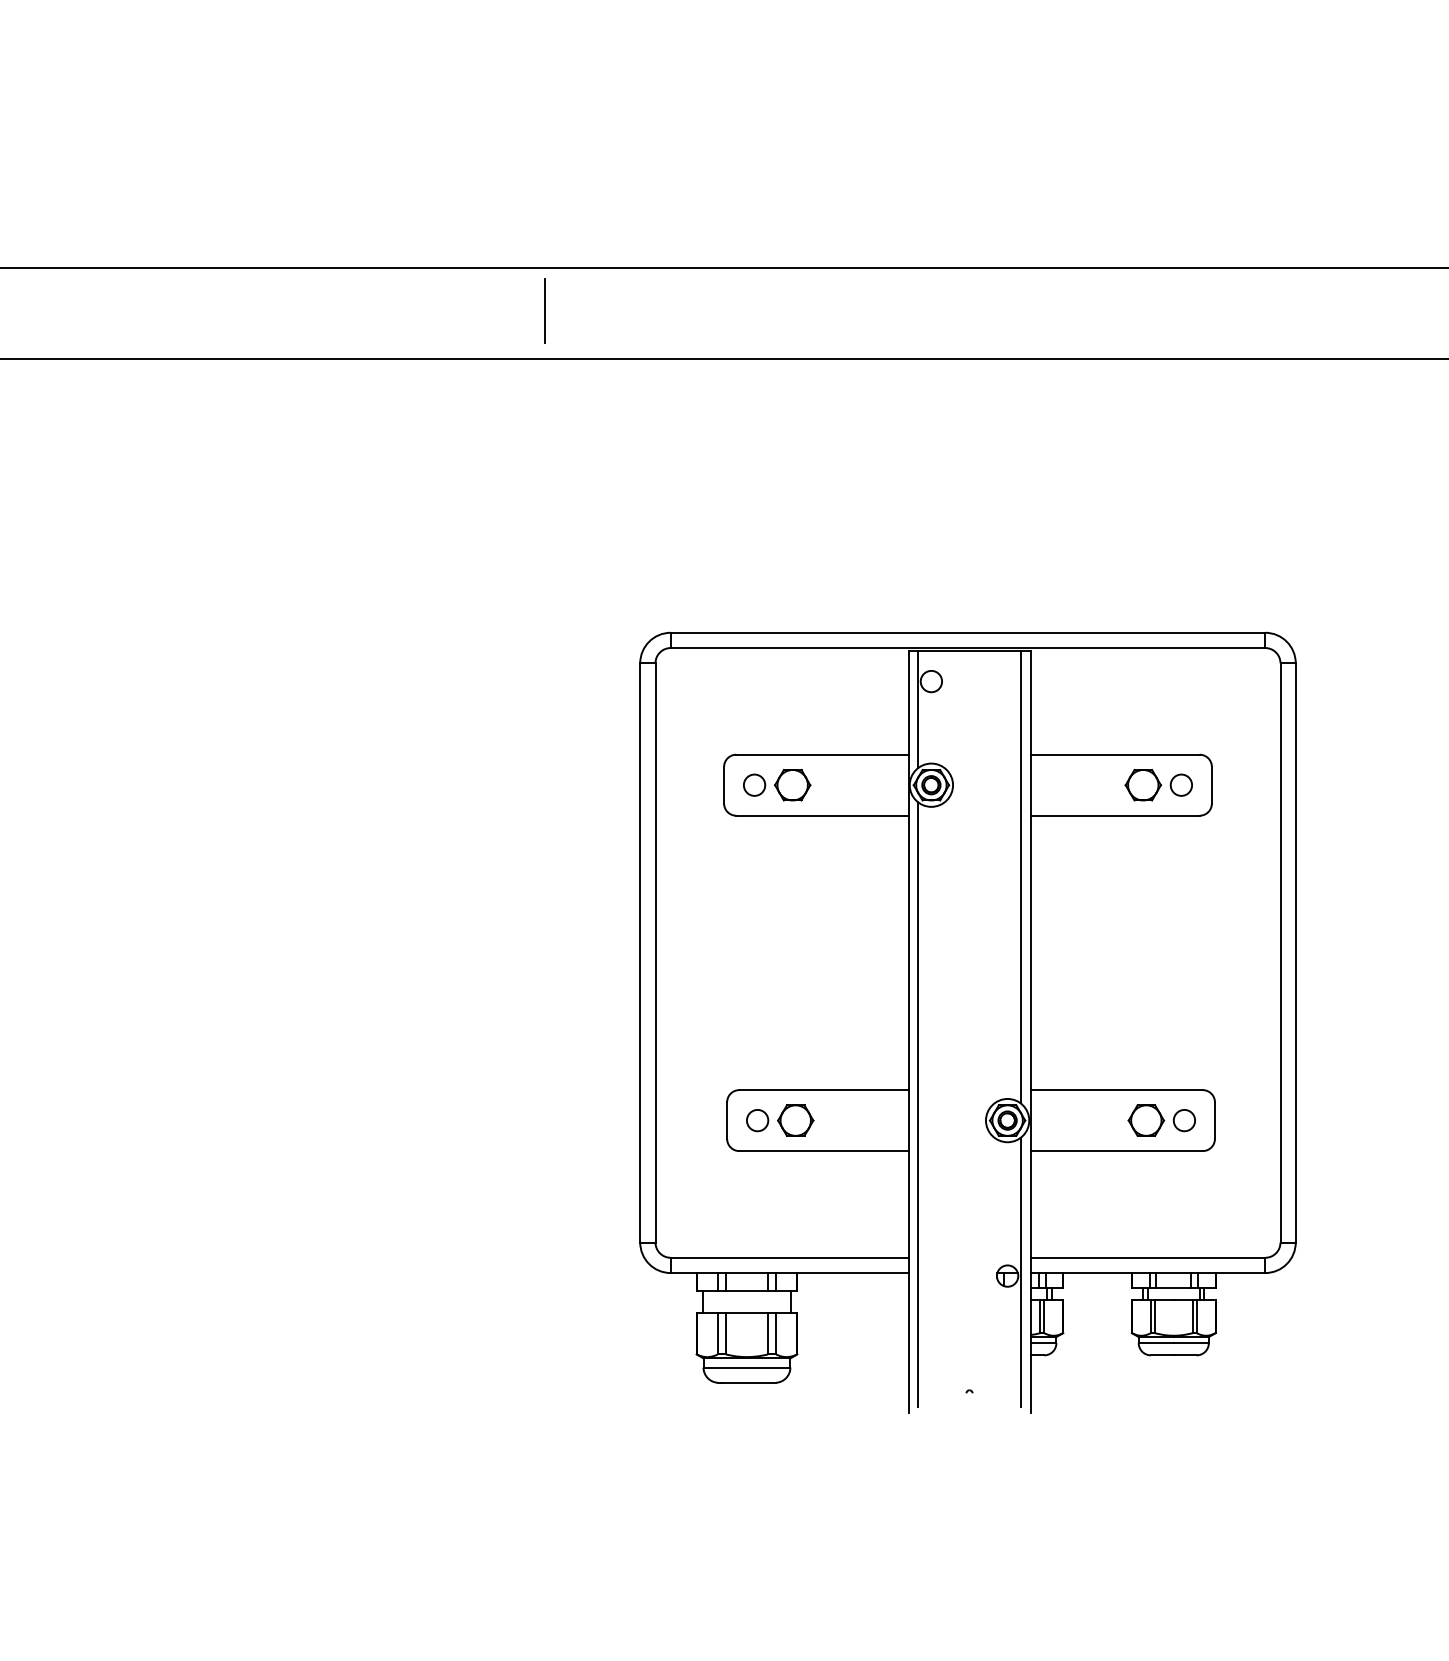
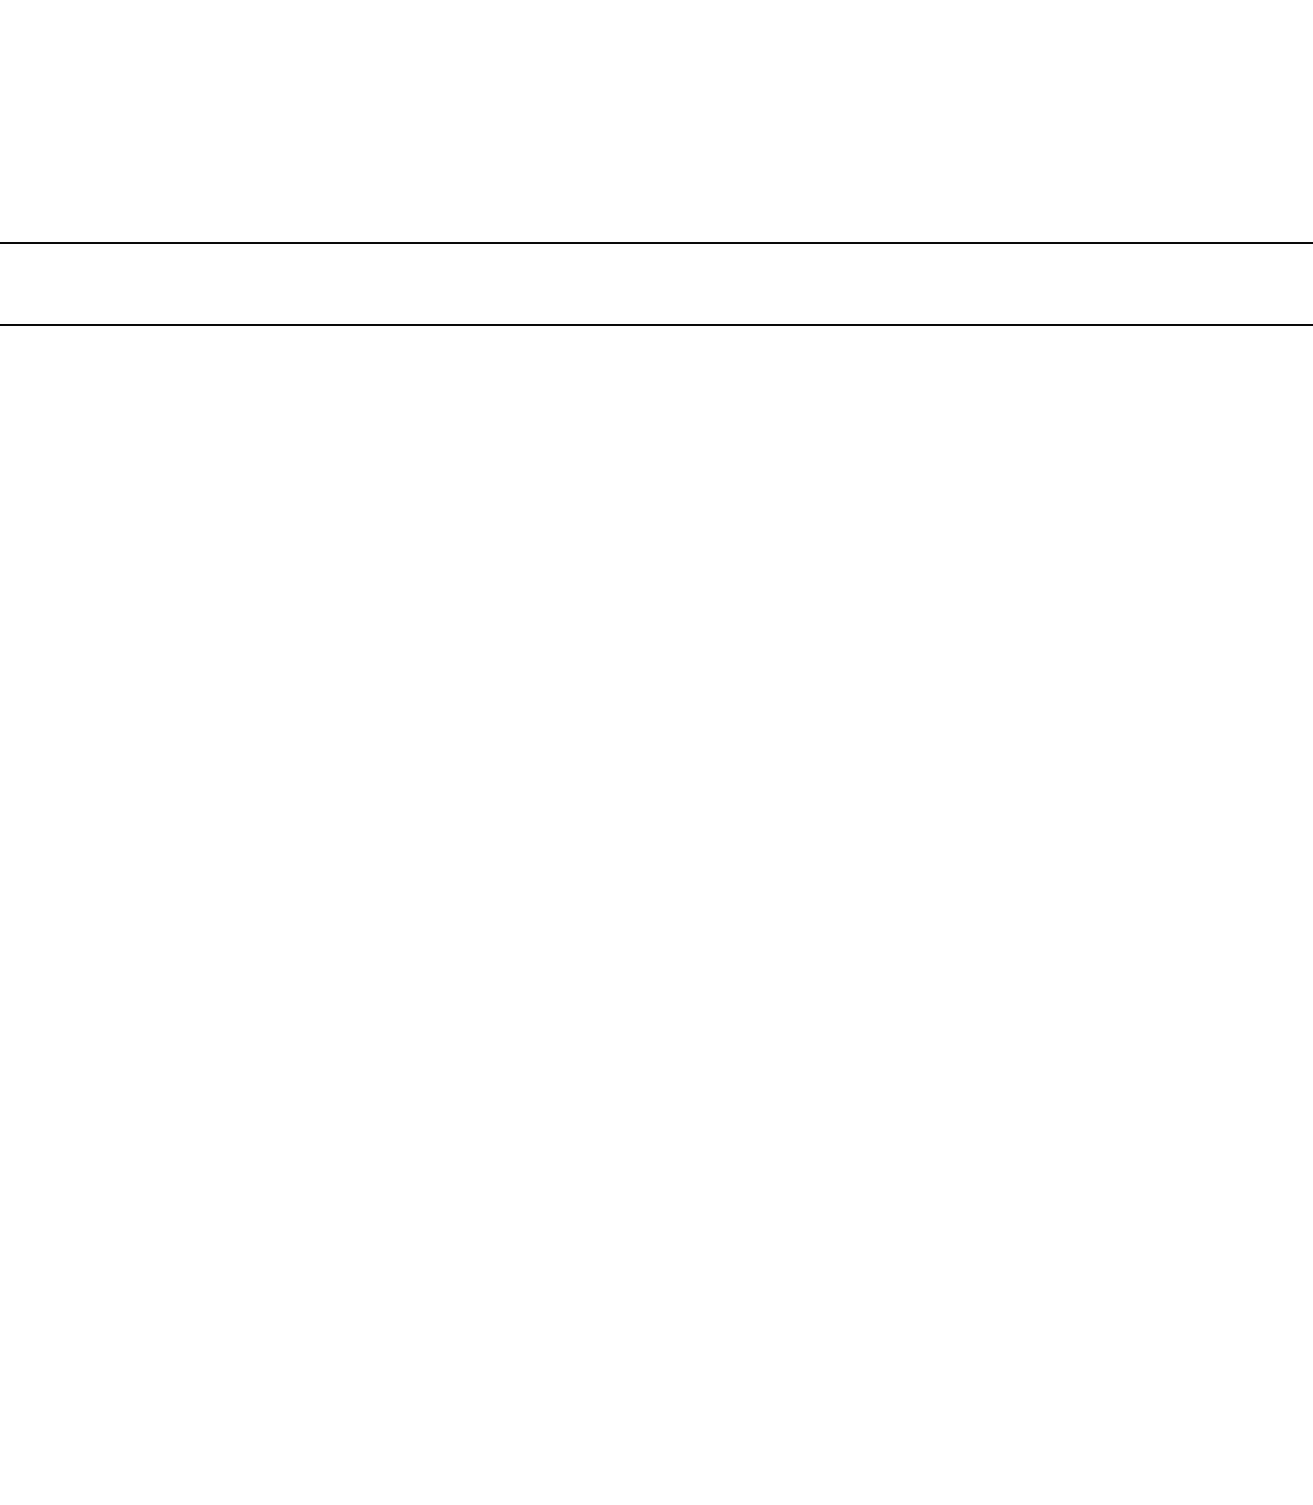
line: (544, 310) -> (493, 281), removed
part: (918, 1022) -> (832, 926), removed

